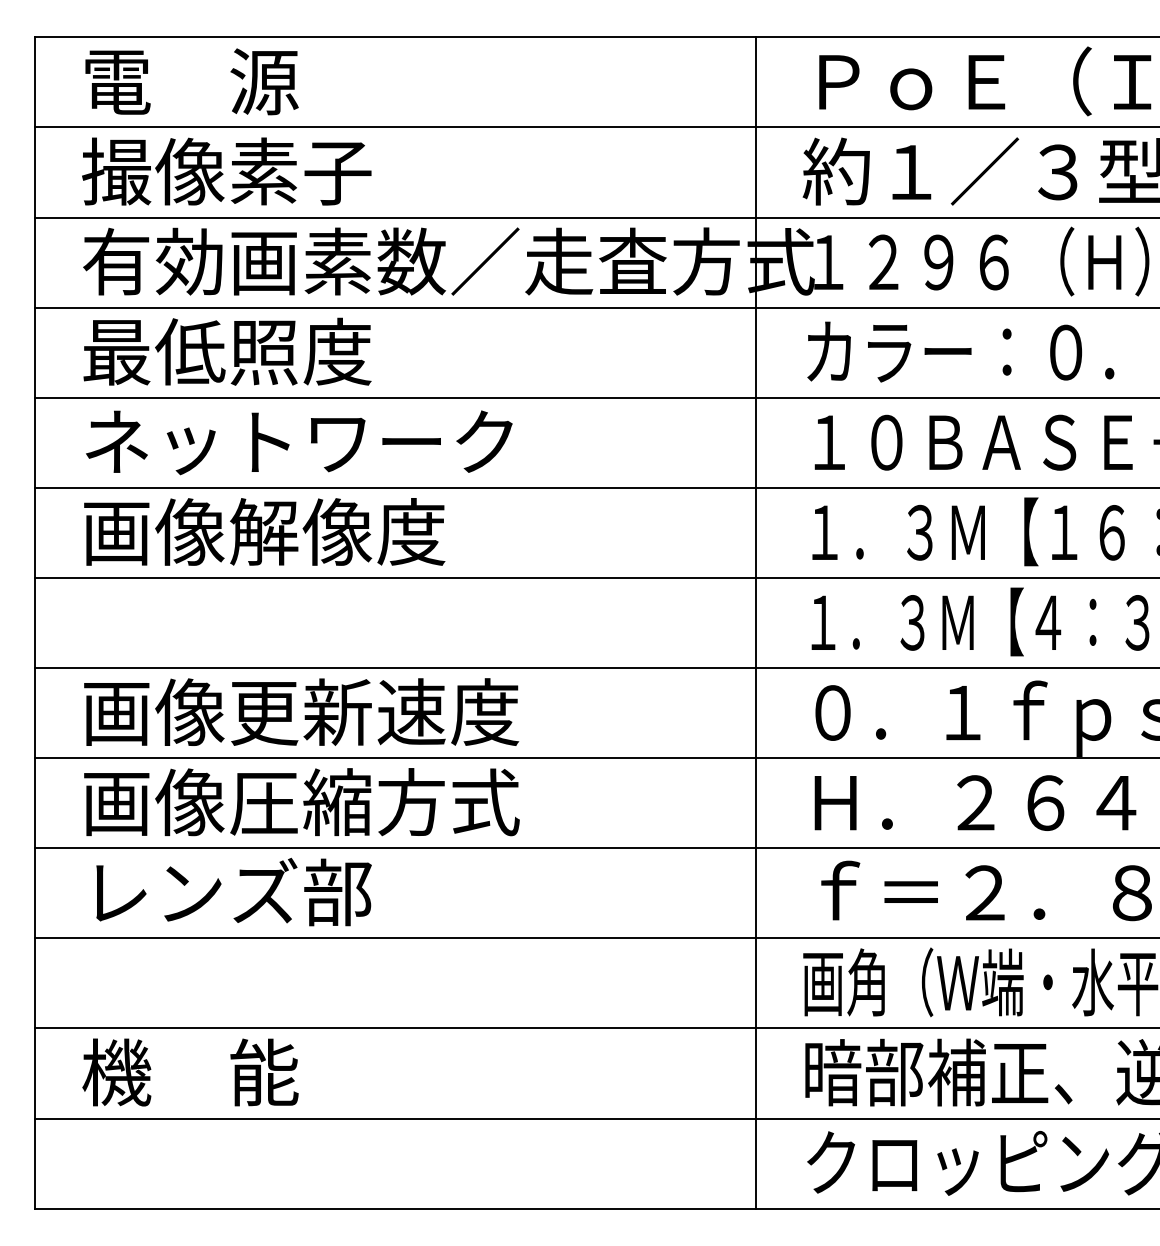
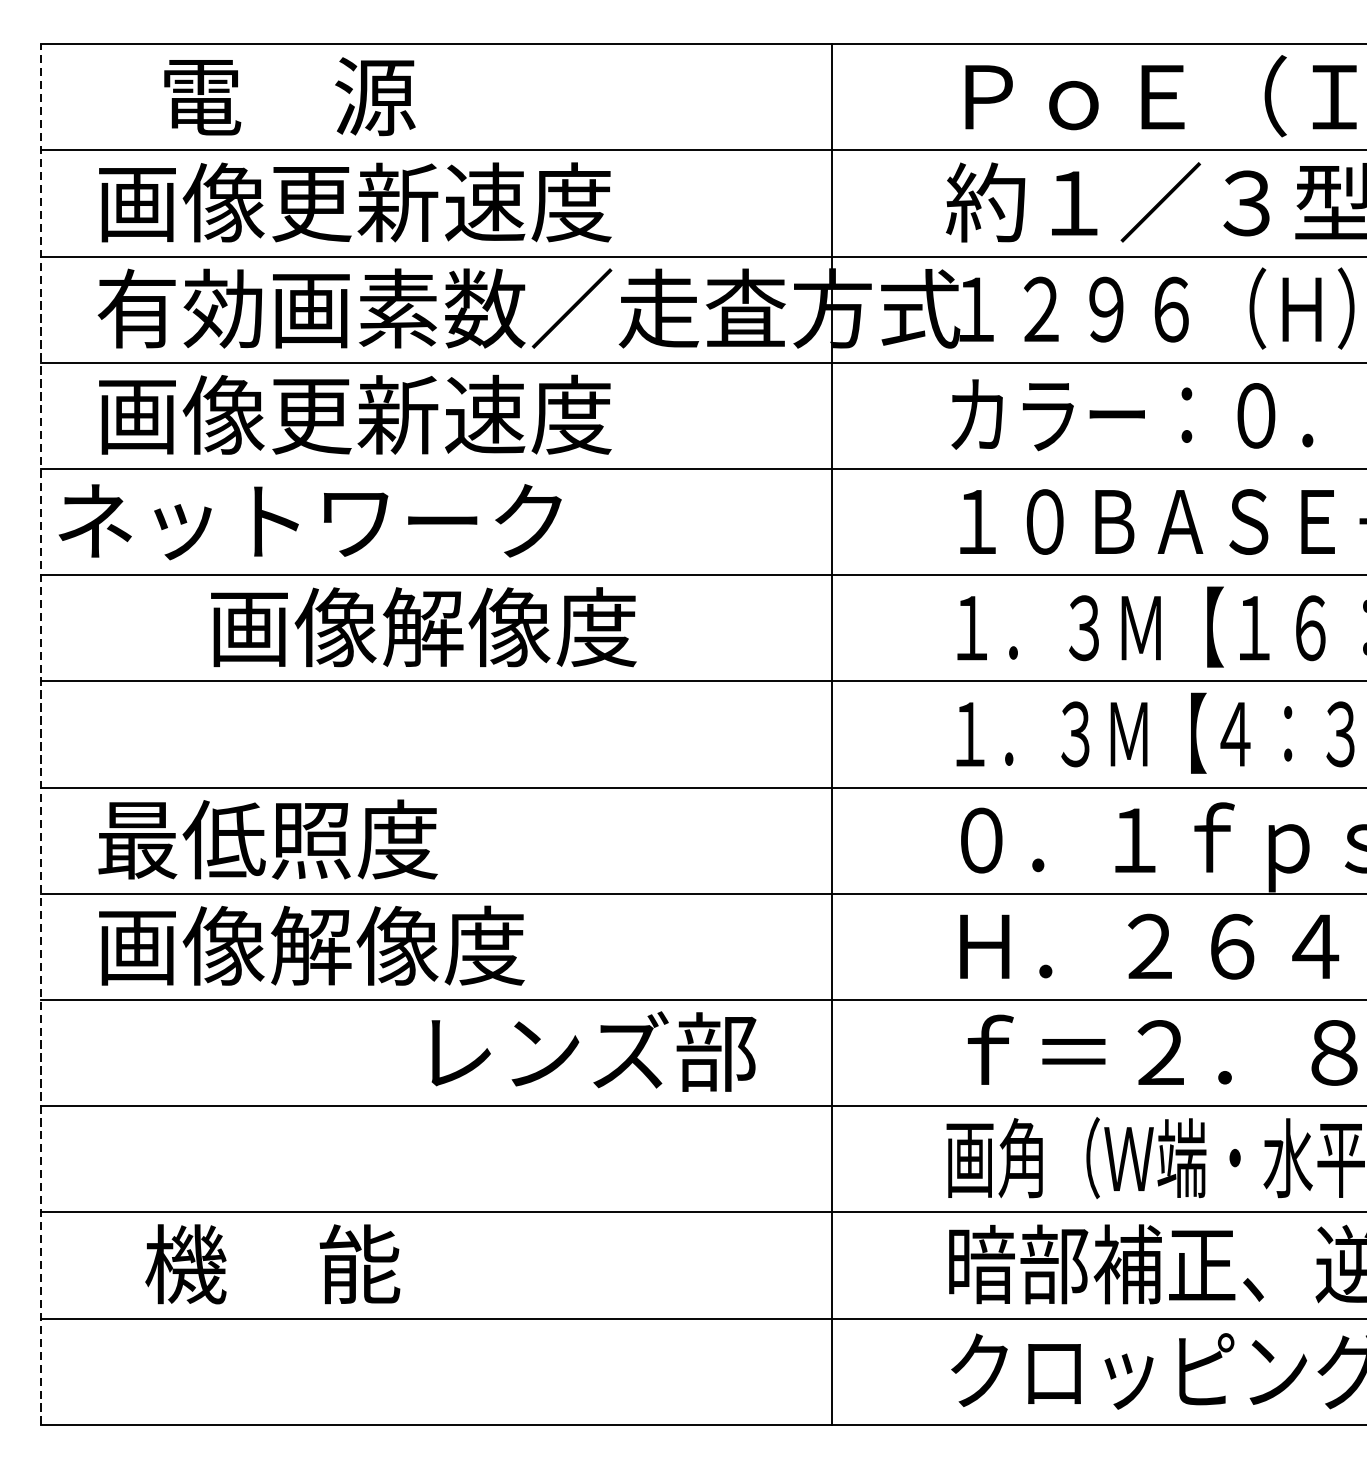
text: (191, 81) -> (289, 96), moved
text: (300, 171) -> (354, 202), 撮像素子 -> 画像更新速度
text: (301, 351) -> (355, 414), 最低照度 -> 画像更新速度
text: (299, 442) -> (310, 521), moved
text: (264, 531) -> (423, 626), moved
line: (34, 622) -> (40, 733), solid -> dashed
line: (755, 622) -> (831, 733), moved
text: (301, 712) -> (355, 839), 画像更新速度 -> 最低照度
text: (374, 802) -> (441, 946), 画像圧縮方式 -> 画像解像度
text: (233, 891) -> (593, 1050), moved
text: (190, 1072) -> (272, 1264), moved

